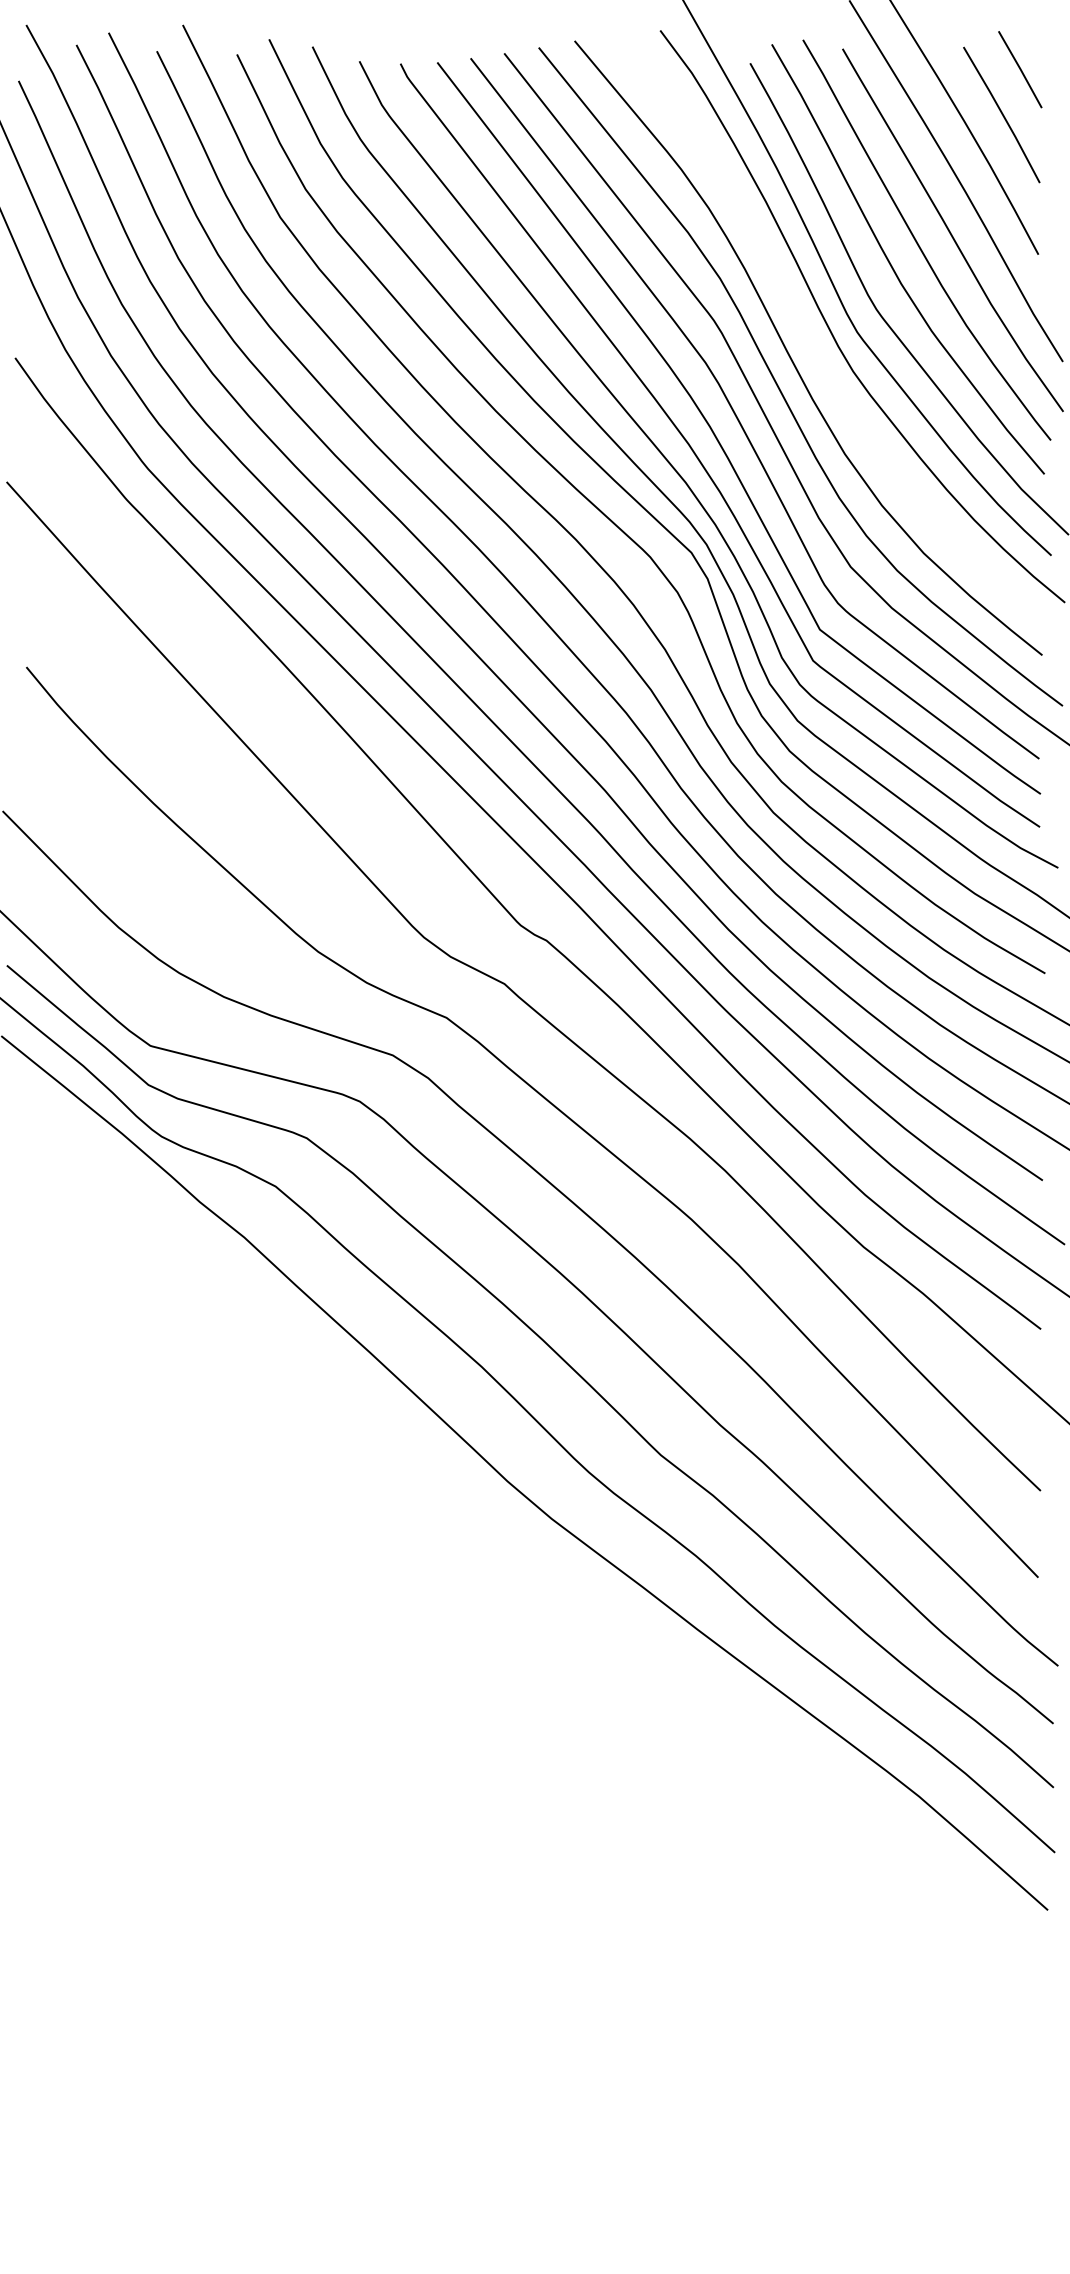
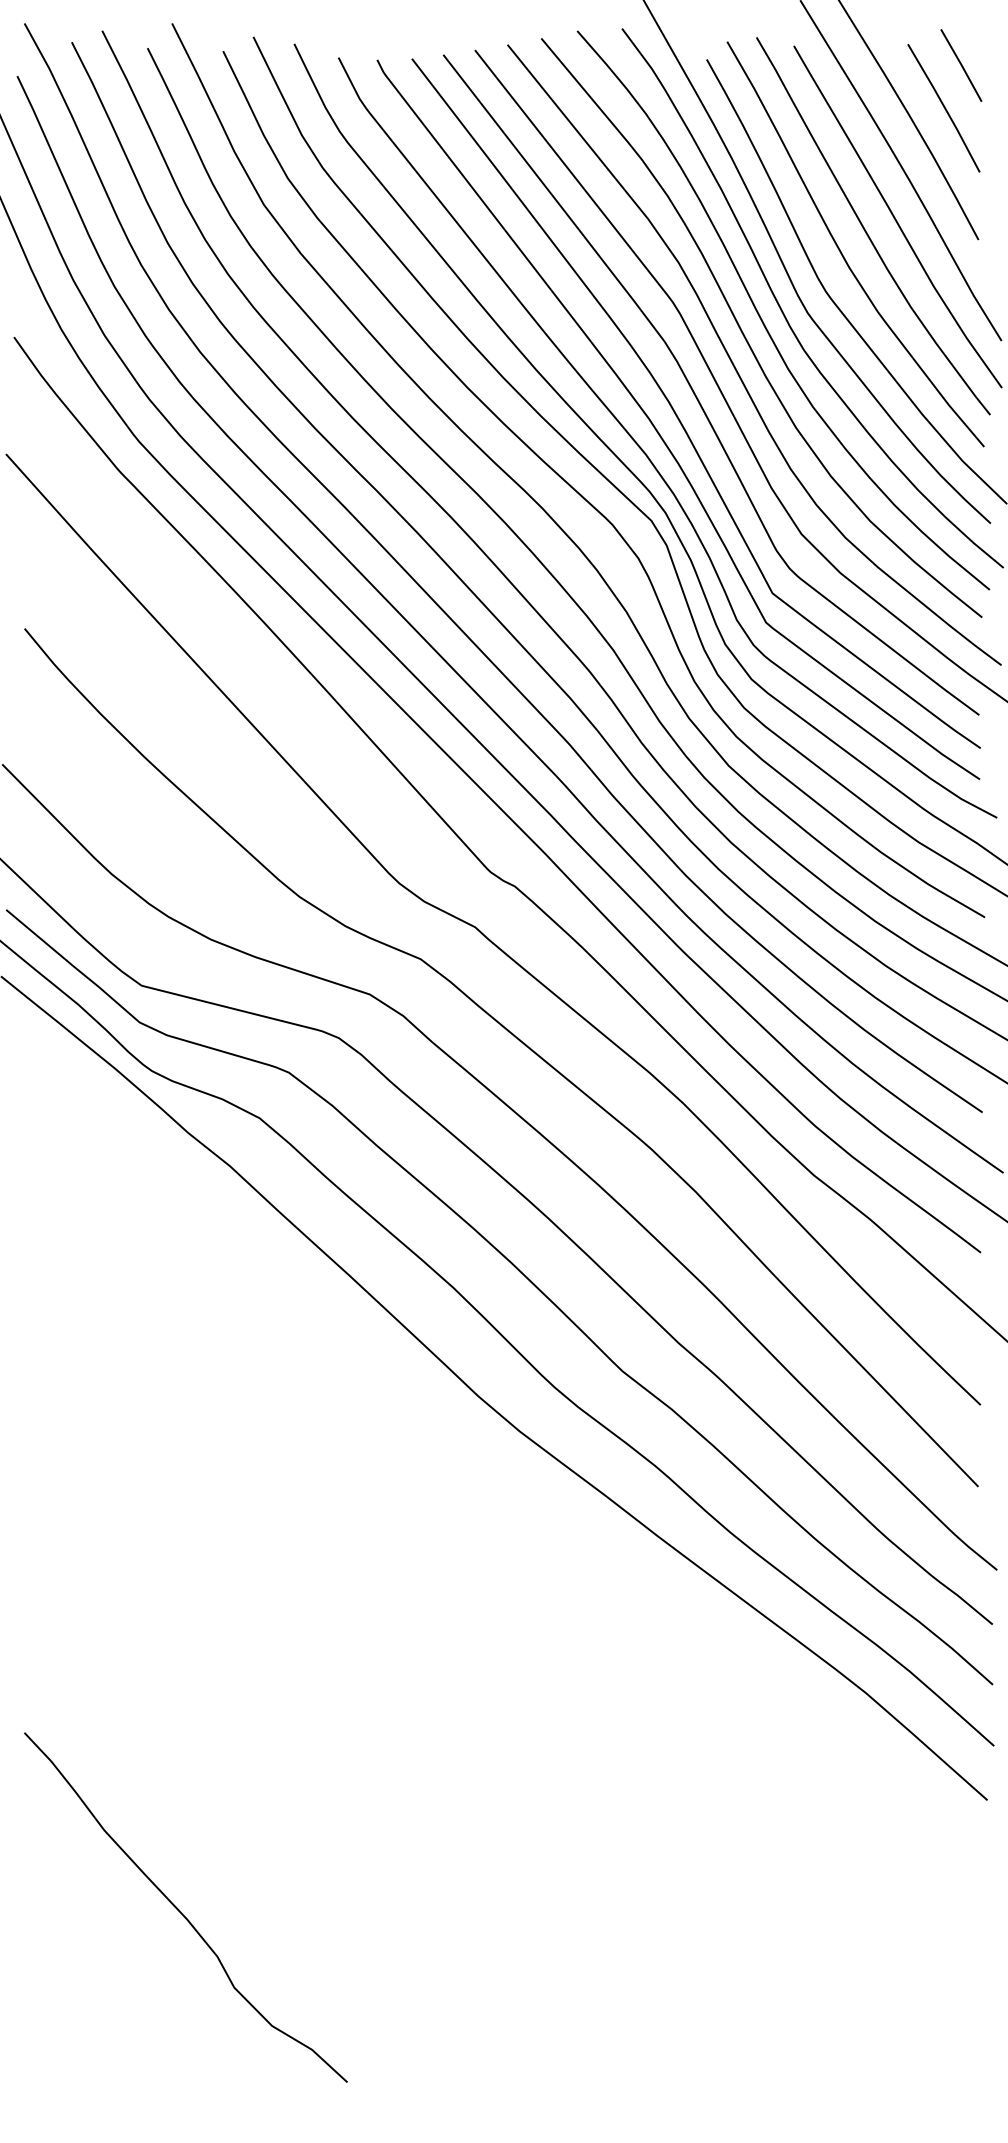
curve: (809, 339) -> (762, 319), added
curve: (192, 2028) -> (181, 1911), added

